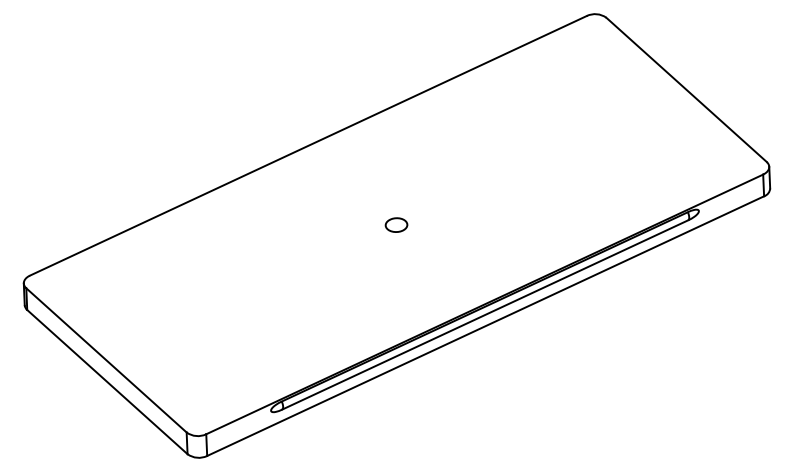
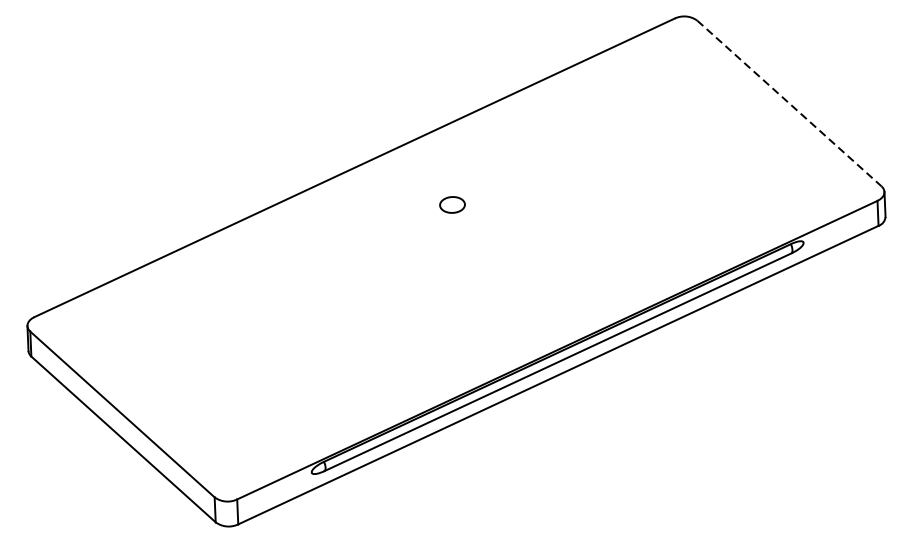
line: (686, 89) -> (789, 103), solid -> dashed
part: (396, 224) -> (452, 204), moved

